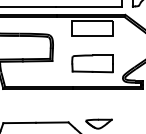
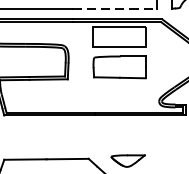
line: (88, 7) -> (114, 9), solid -> dashed
part: (92, 63) -> (119, 66), moved

